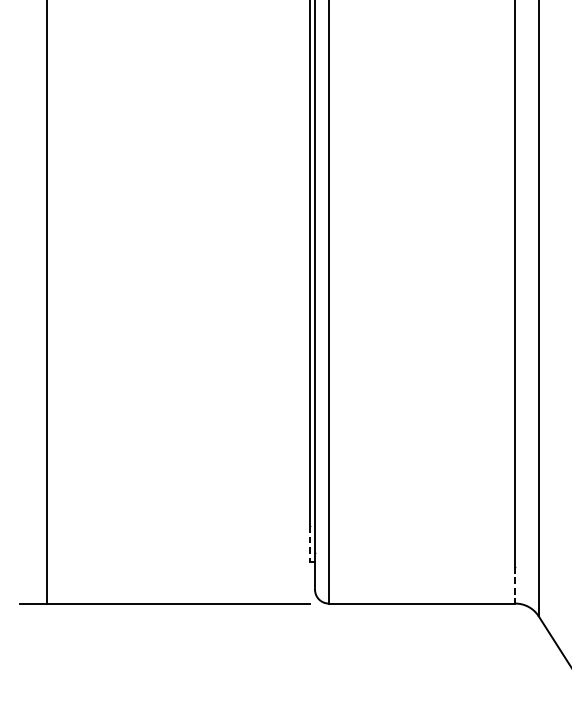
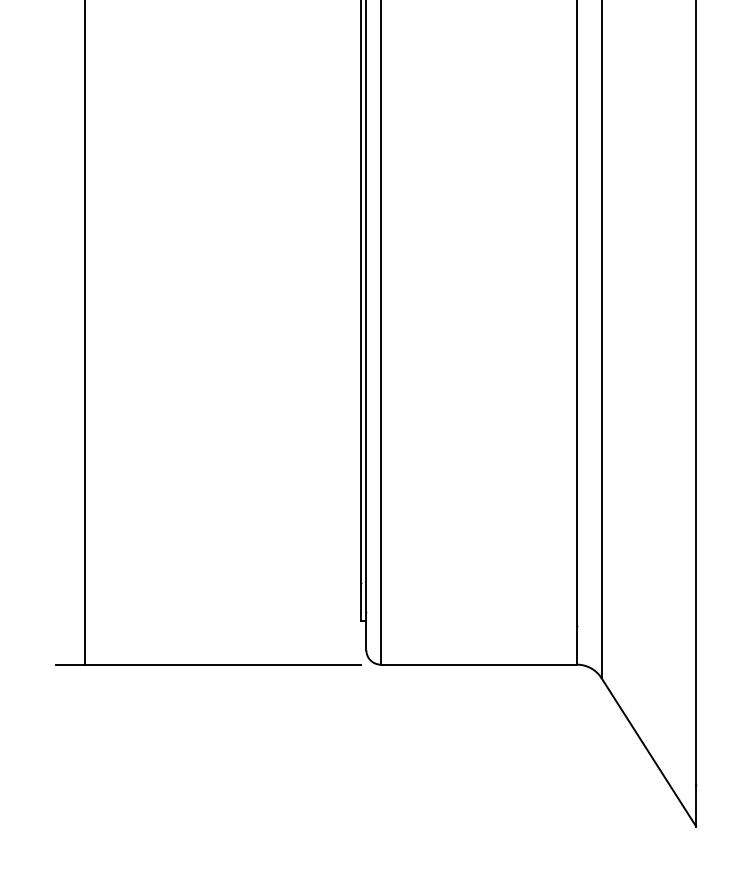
line: (309, 544) -> (360, 602), dashed -> solid
line: (515, 585) -> (577, 645), dashed -> solid

